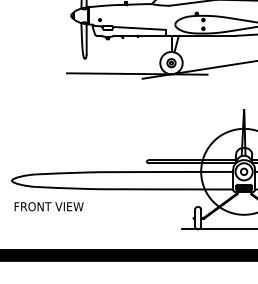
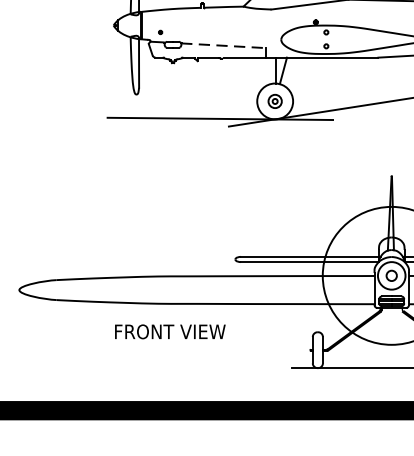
line: (139, 28) -> (223, 45), solid -> dashed
text: (48, 206) -> (169, 331), moved

